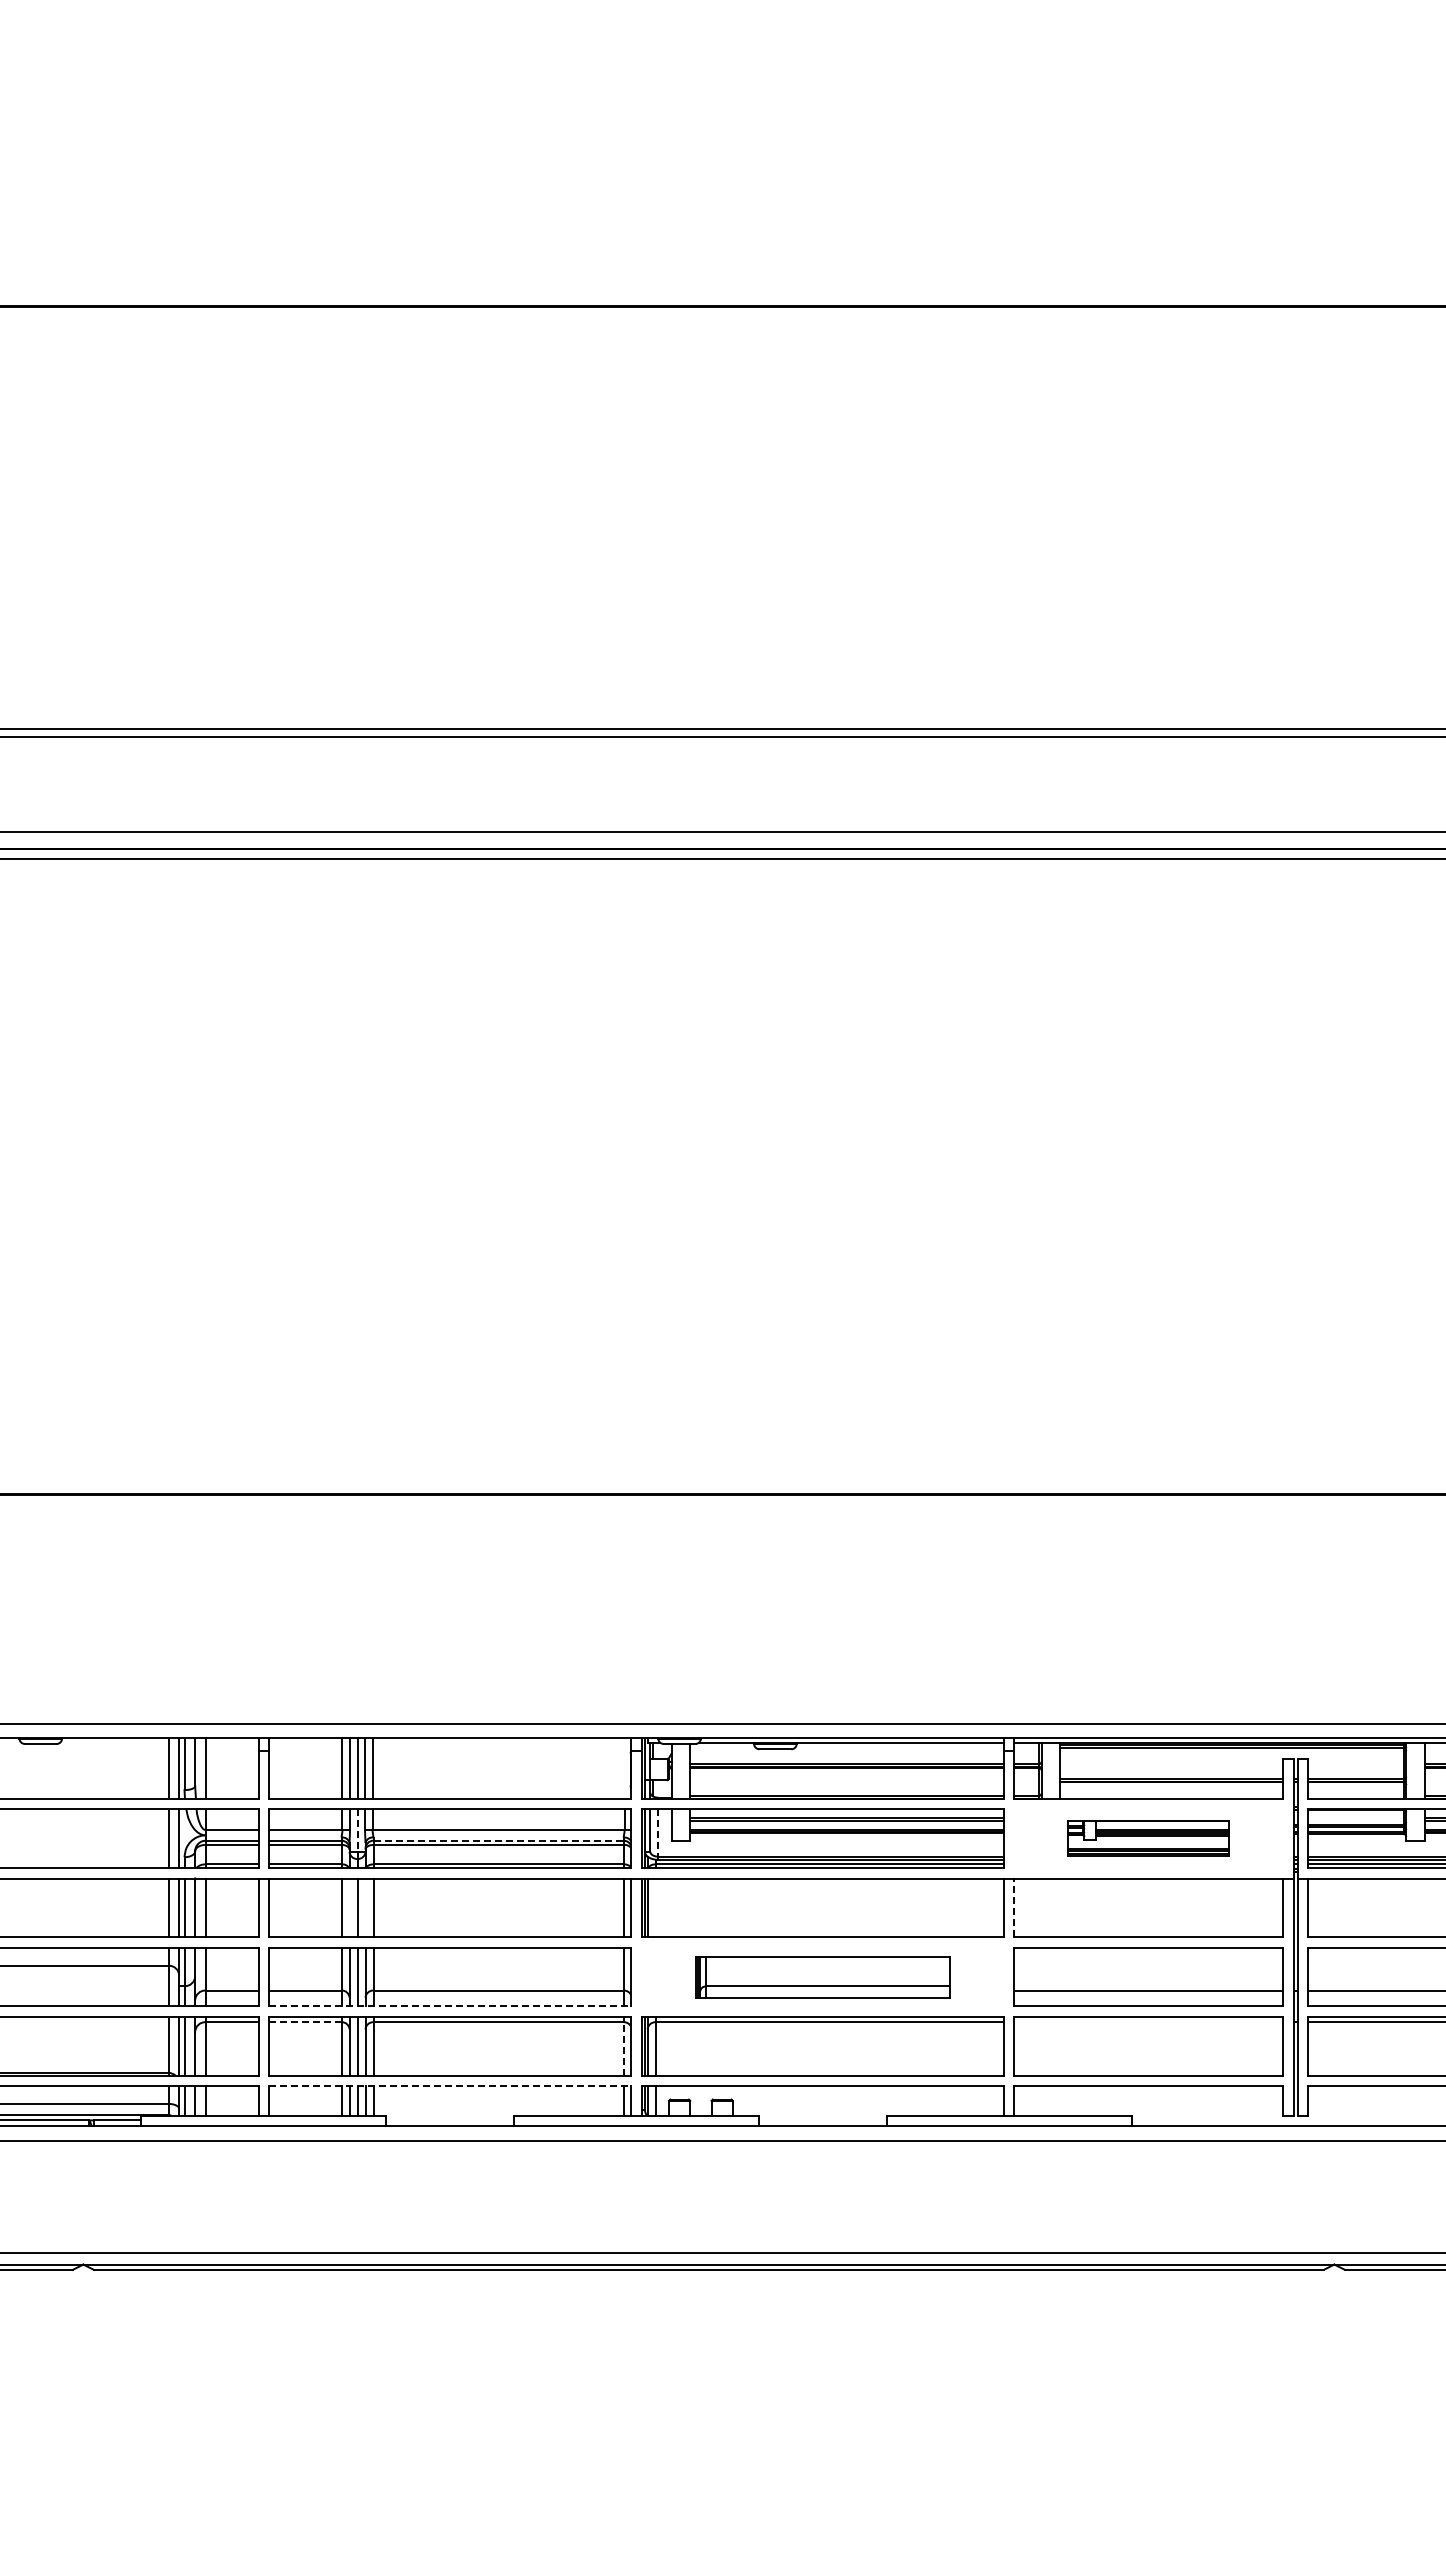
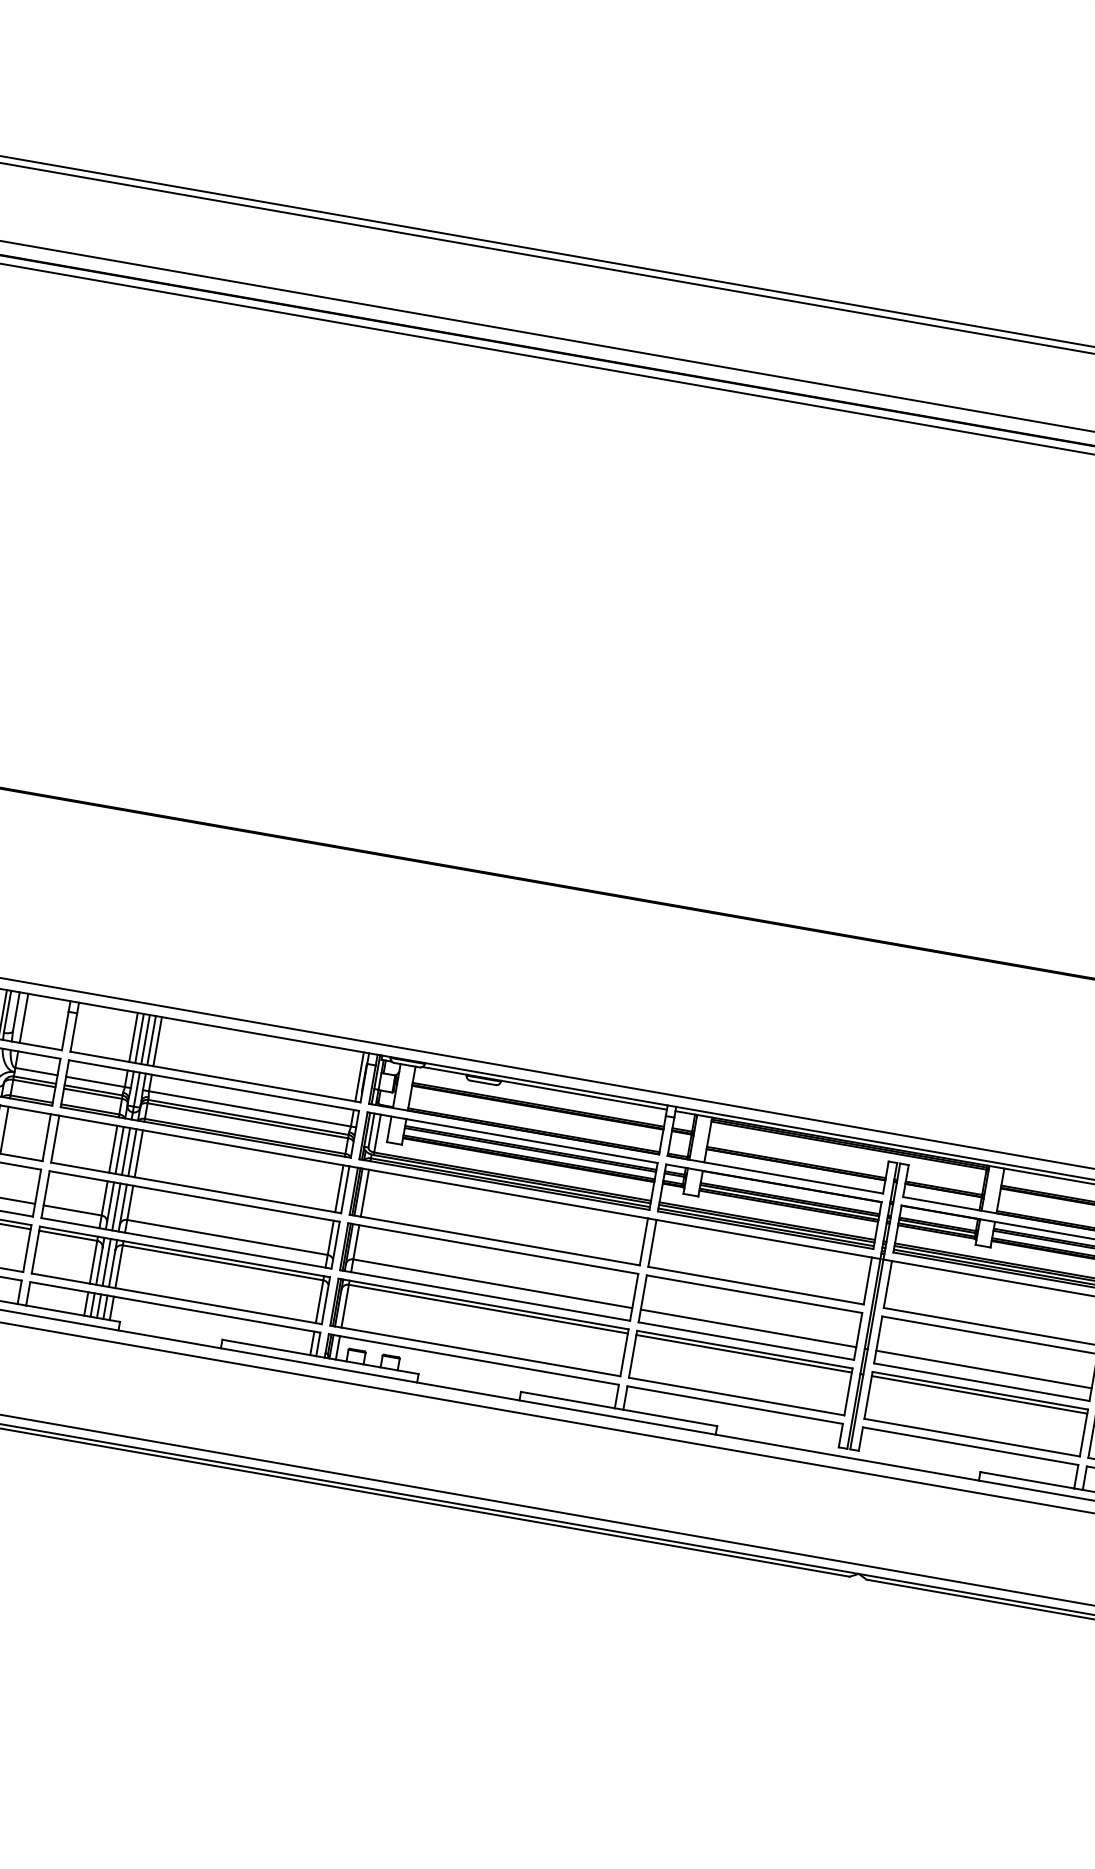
line: (624, 1767) -> (359, 1076), added
line: (357, 1831) -> (136, 1090), dashed -> solid
line: (658, 1833) -> (377, 1133), dashed -> solid
part: (1148, 1838) -> (769, 1206), size x1.67
line: (499, 1840) -> (249, 1117), dashed -> solid
line: (349, 1907) -> (119, 1150), added
line: (365, 1907) -> (132, 1152), added
line: (655, 1907) -> (364, 1192), added
line: (1014, 1907) -> (652, 1243), dashed -> solid
part: (822, 1976) -> (489, 1271), size x1.43
line: (450, 2006) -> (186, 1243), dashed -> solid
line: (305, 2022) -> (68, 1236), dashed -> solid
line: (1148, 2022) -> (743, 1353), added
line: (623, 2048) -> (319, 1301), dashed -> solid
line: (450, 2086) -> (175, 1307), dashed -> solid

